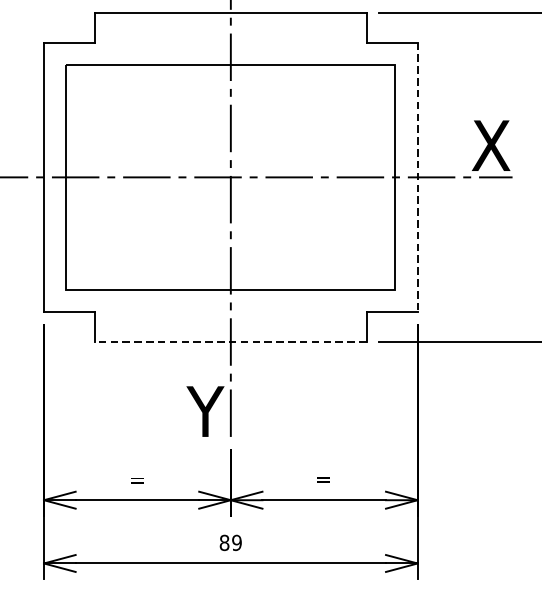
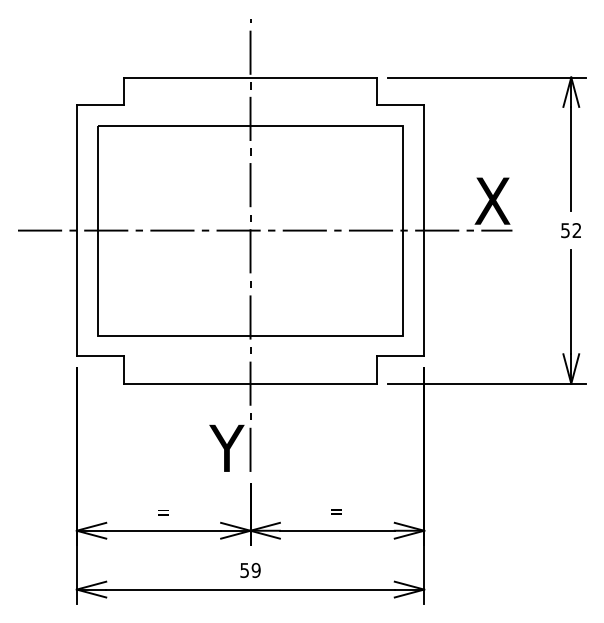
line: (417, 178) -> (424, 231), dashed -> solid
line: (230, 341) -> (250, 383), dashed -> solid
text: (224, 541) -> (244, 569), 89 -> 59

